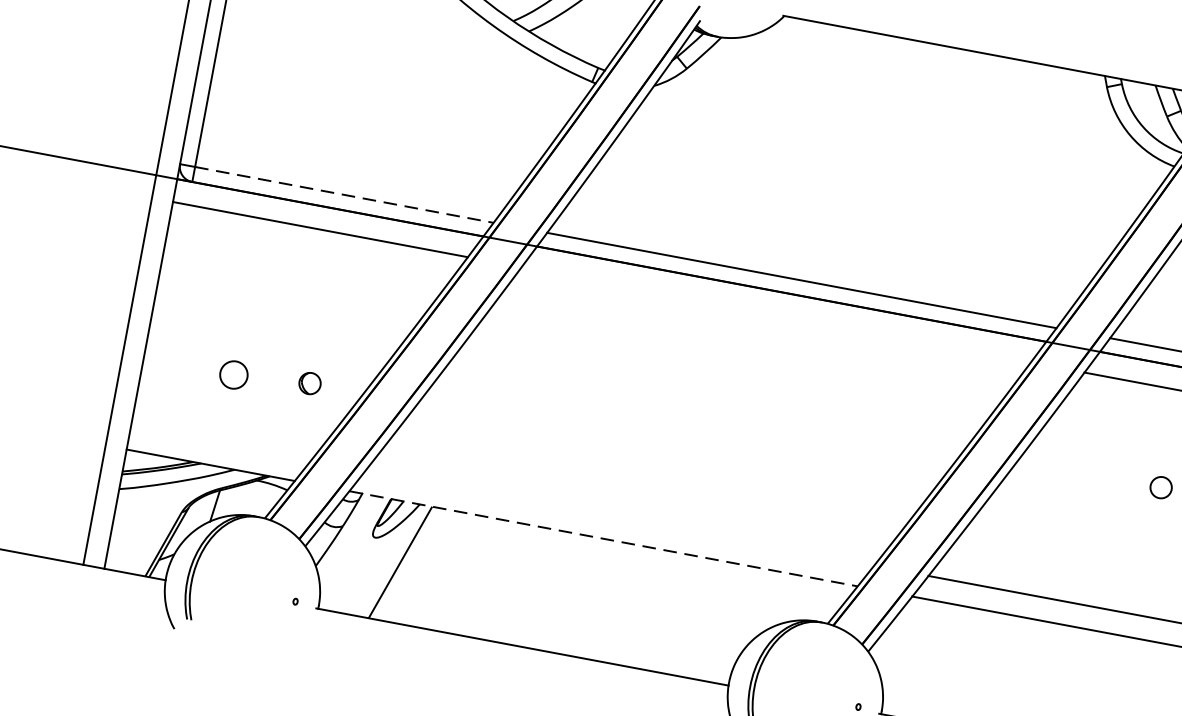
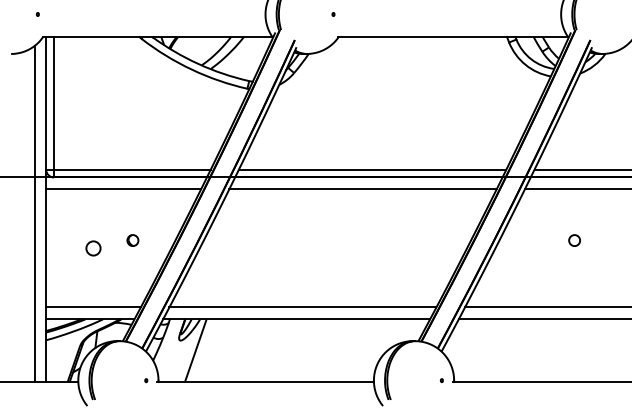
line: (344, 194) -> (132, 169), dashed -> solid
line: (775, 314) -> (362, 189), added
circle: (233, 375) -> (93, 248), moved
circle: (309, 383) -> (132, 240), moved
line: (221, 443) -> (93, 307), added
line: (619, 518) -> (302, 307), added
line: (605, 539) -> (297, 319), dashed -> solid

